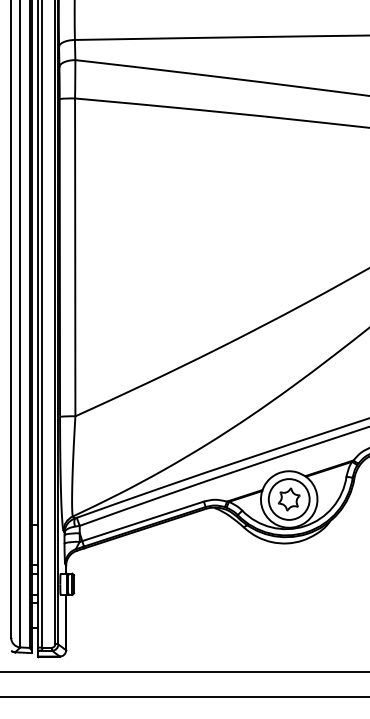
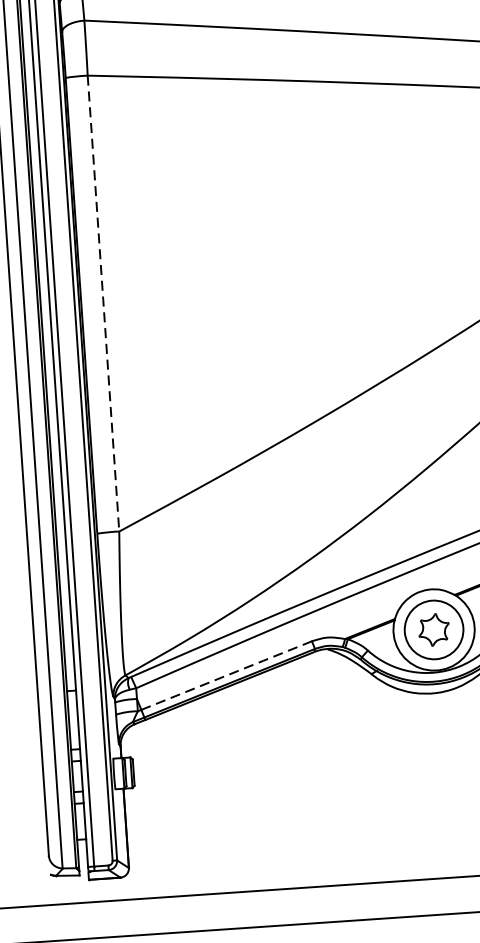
line: (75, 256) -> (103, 302), solid -> dashed
line: (143, 521) -> (227, 675), solid -> dashed

